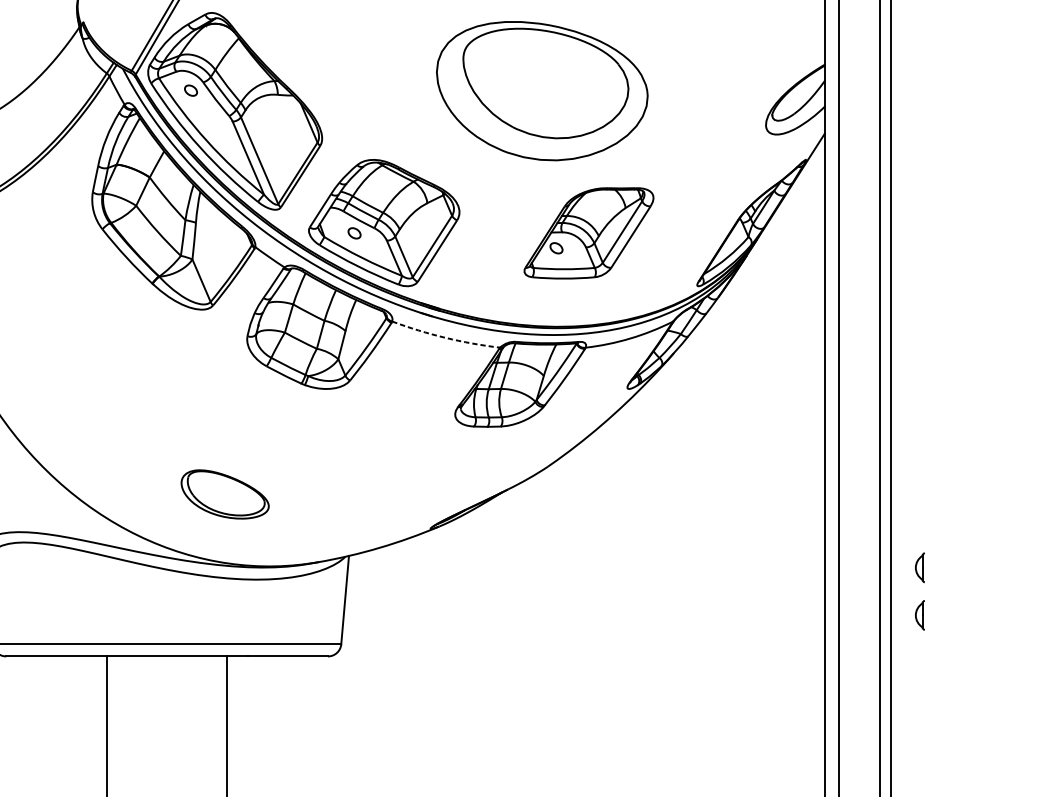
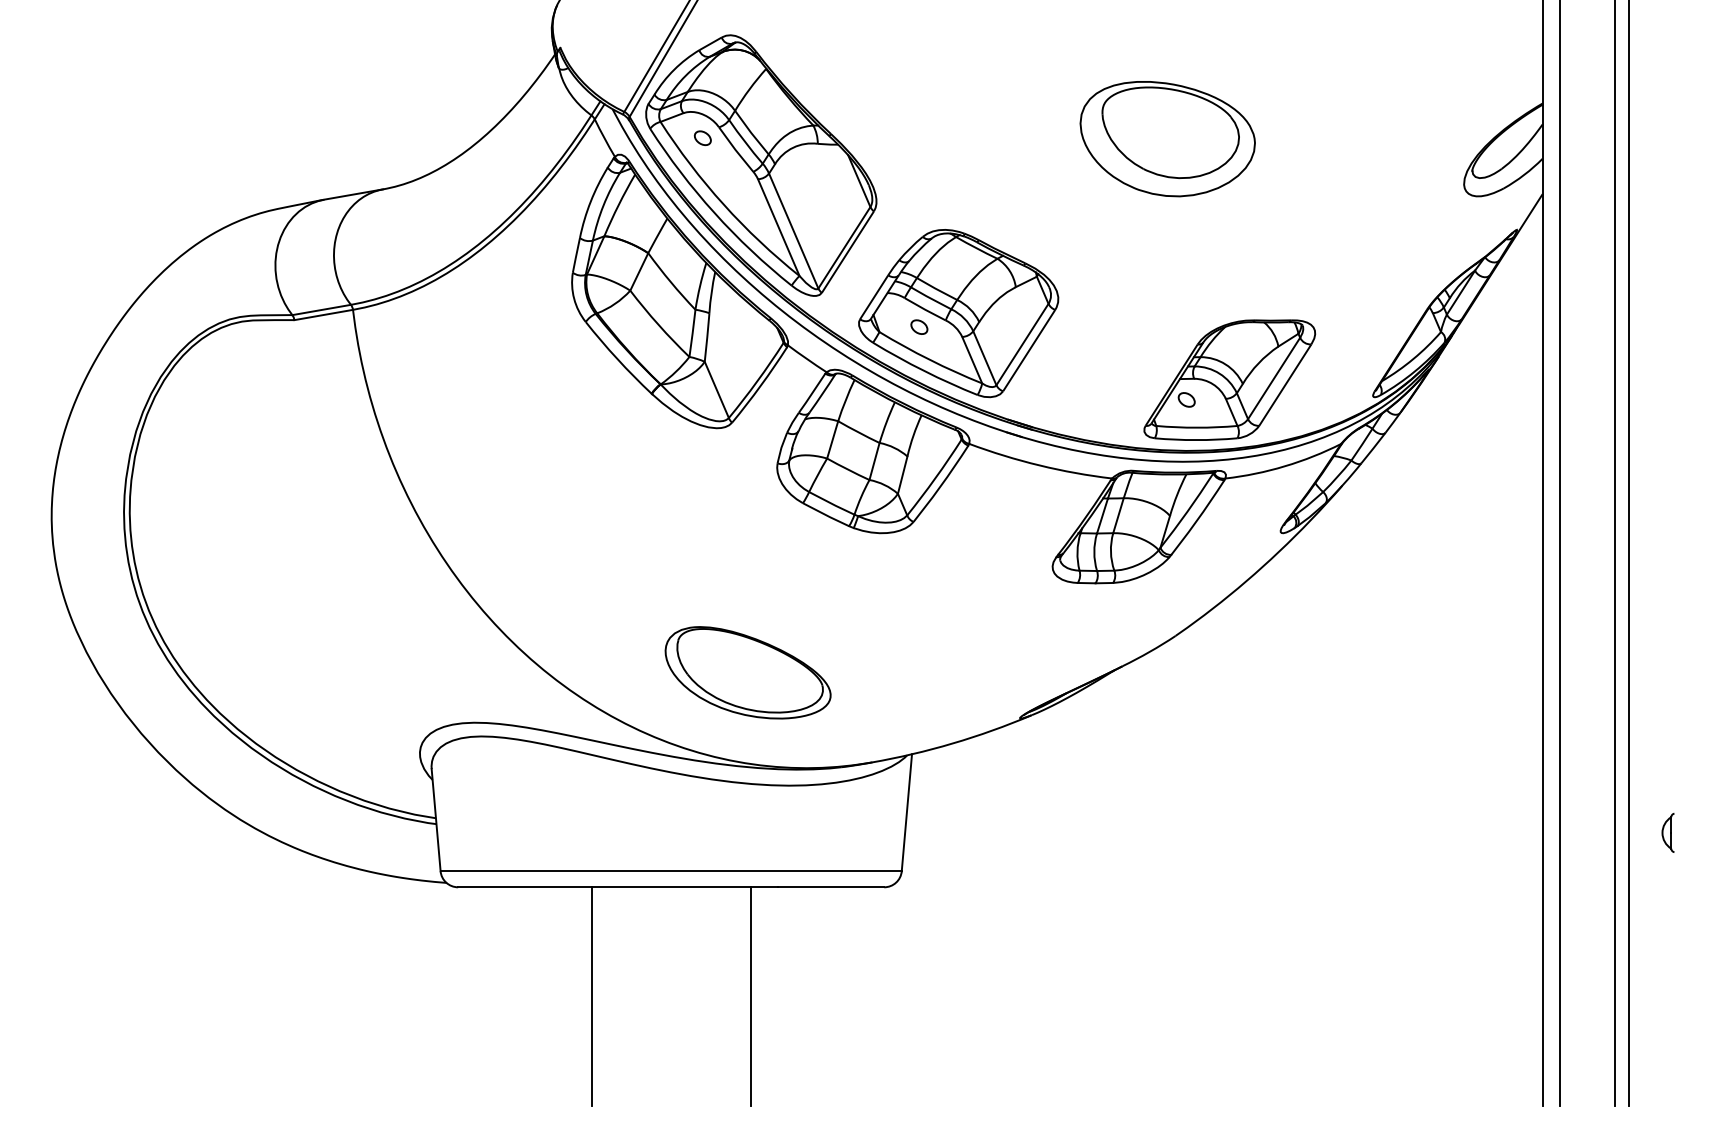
part: (541, 91) -> (1167, 139), size x0.62
part: (588, 232) -> (1229, 379), moved
arc: (445, 337) -> (1039, 465), dashed -> solid
part: (224, 494) -> (747, 672), size x1.43
part: (919, 567) -> (1667, 769), removed

